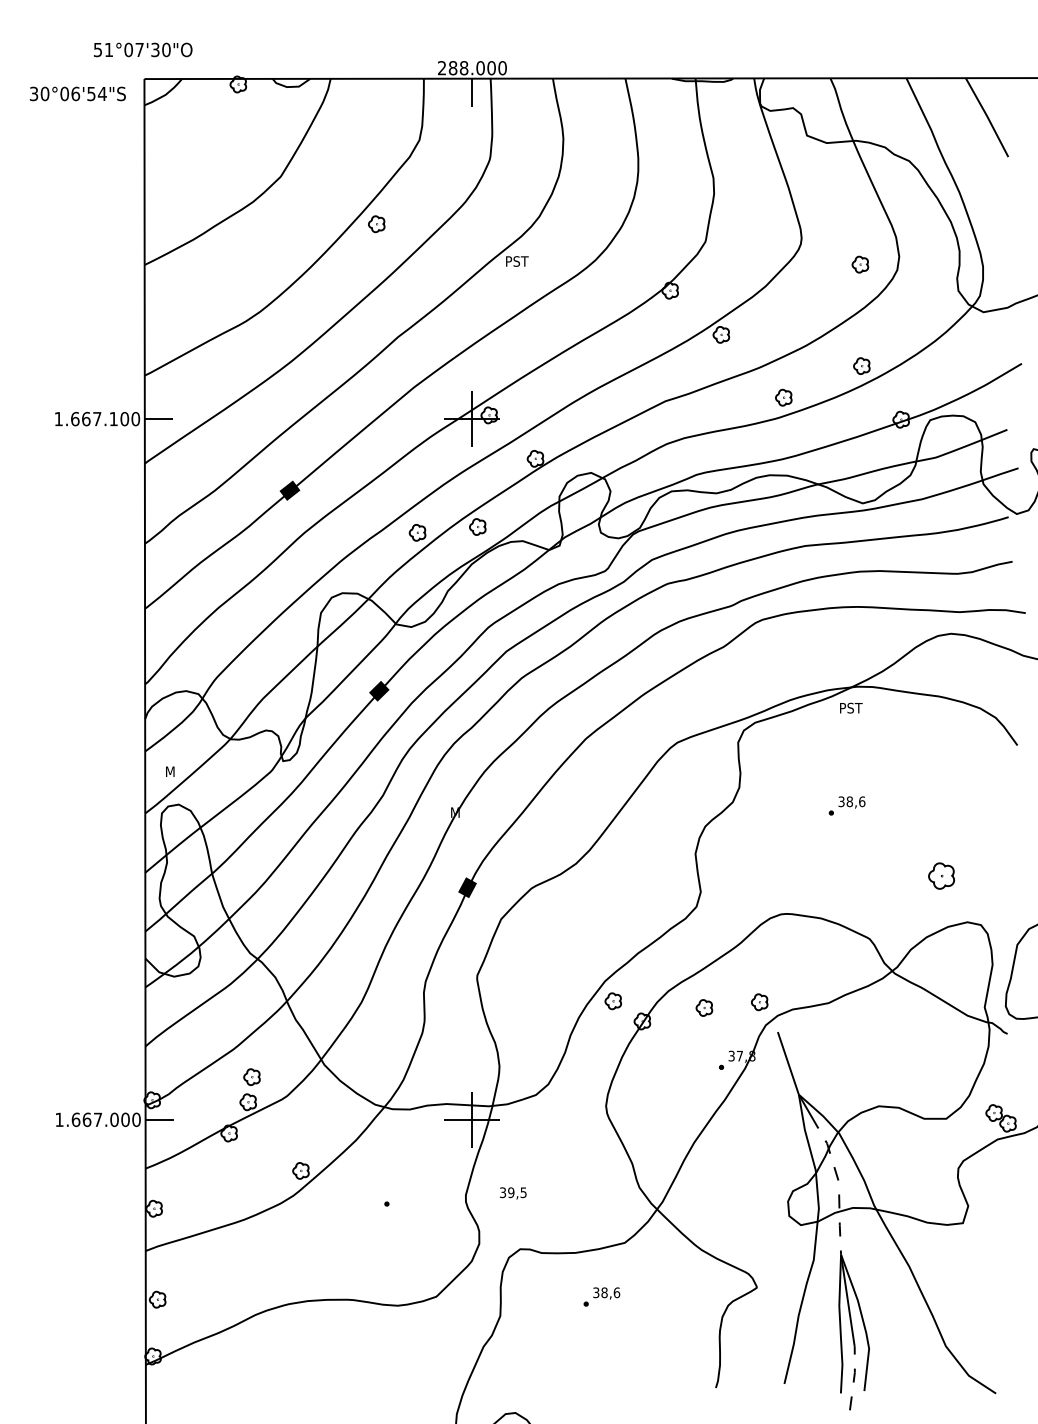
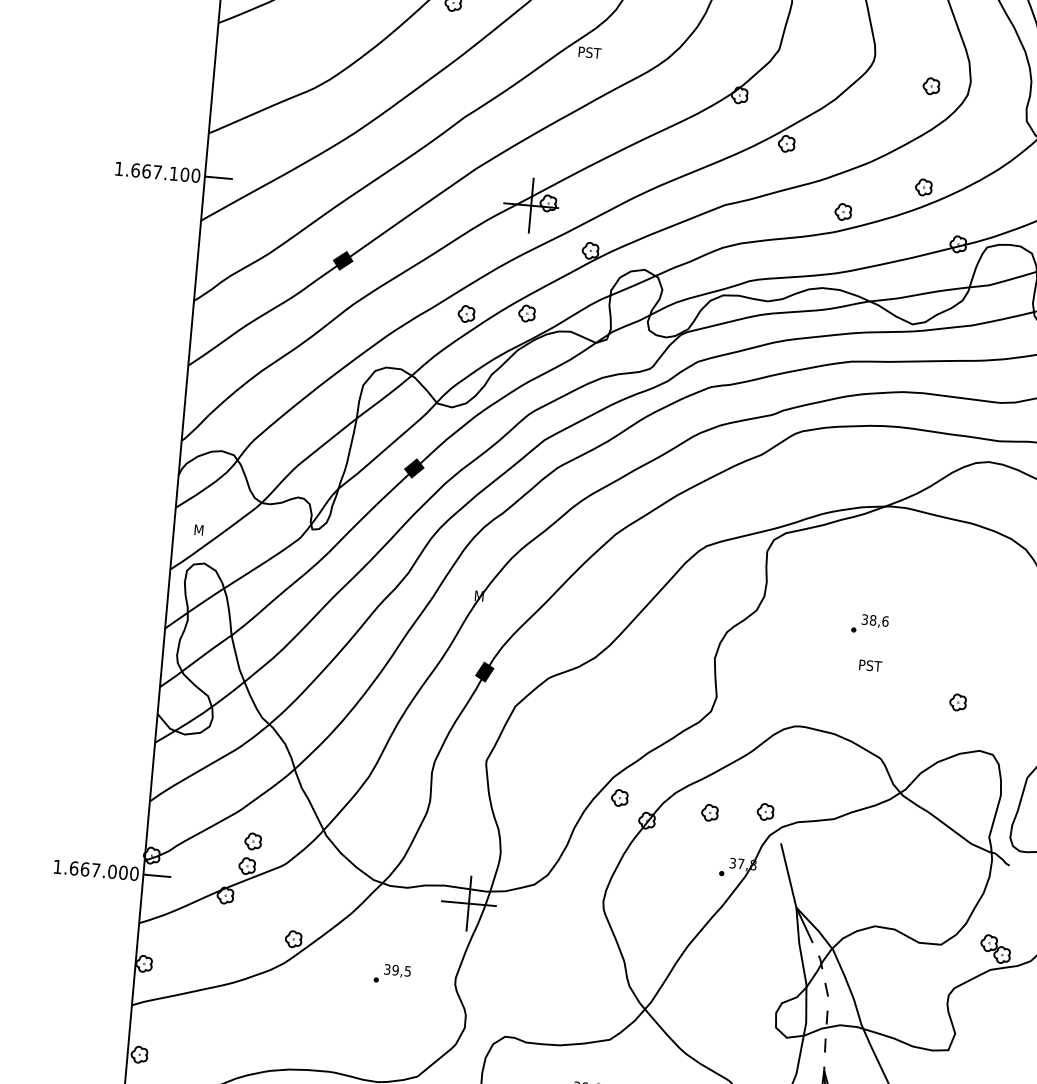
text: (851, 707) -> (870, 665), moved
part: (941, 875) -> (957, 701), size x0.62
text: (513, 1193) -> (397, 971), moved

